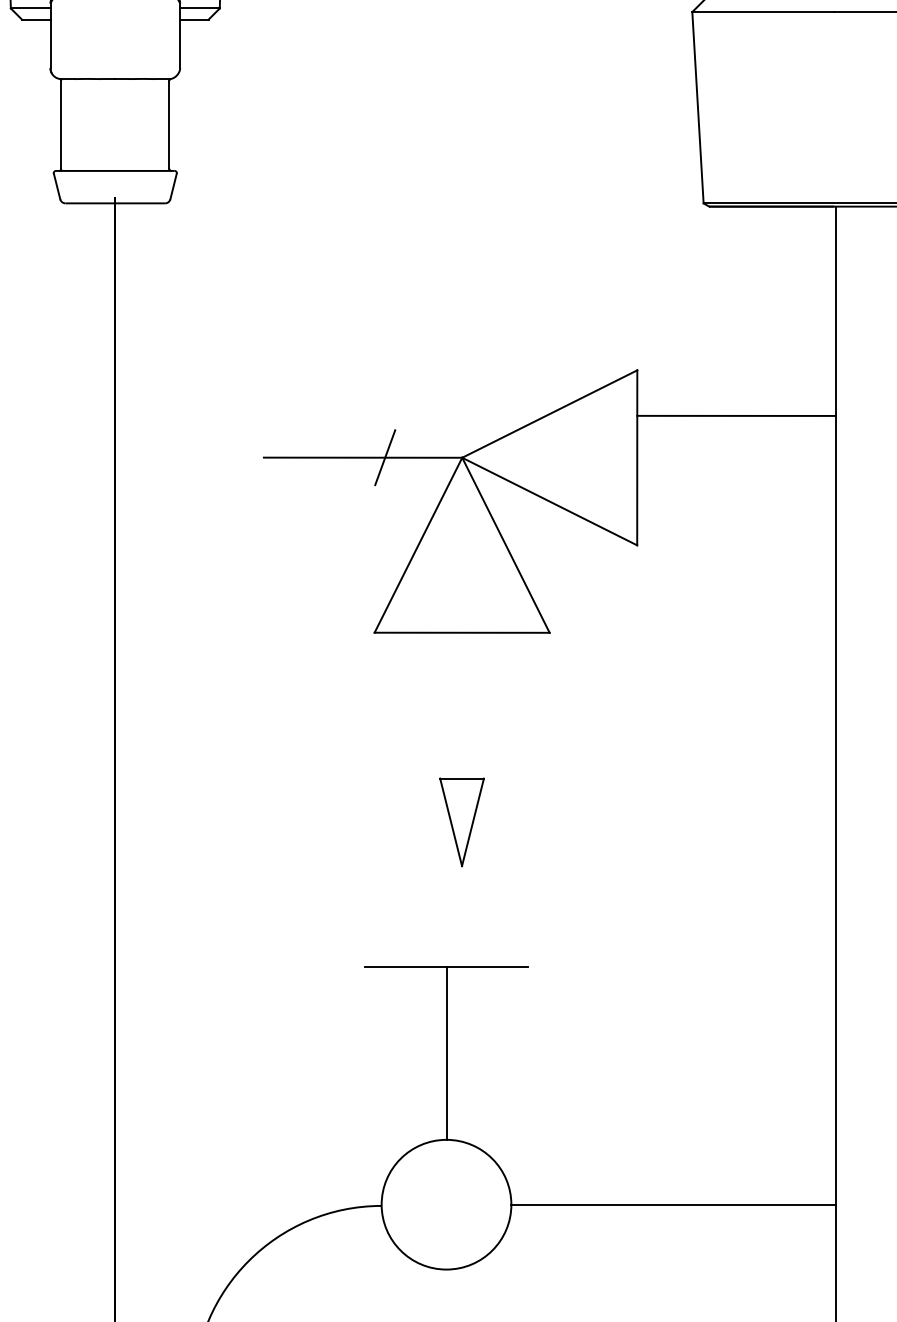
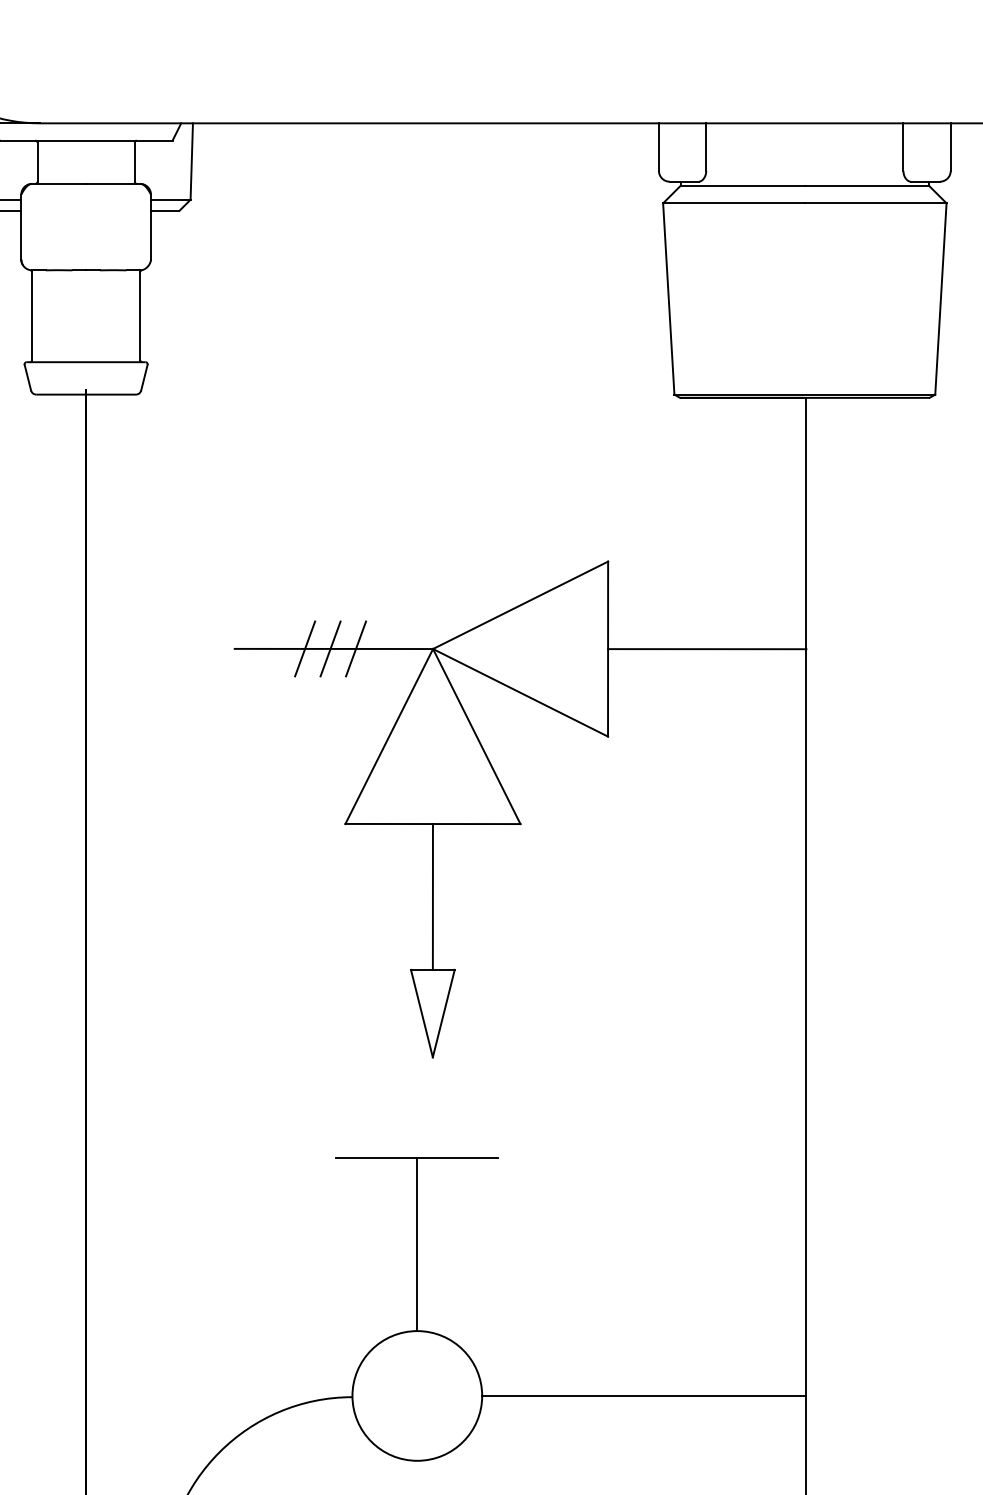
line: (736, 416) -> (707, 649), moved
line: (334, 457) -> (305, 648), added
line: (359, 457) -> (330, 648), added
line: (461, 705) -> (432, 896), added

